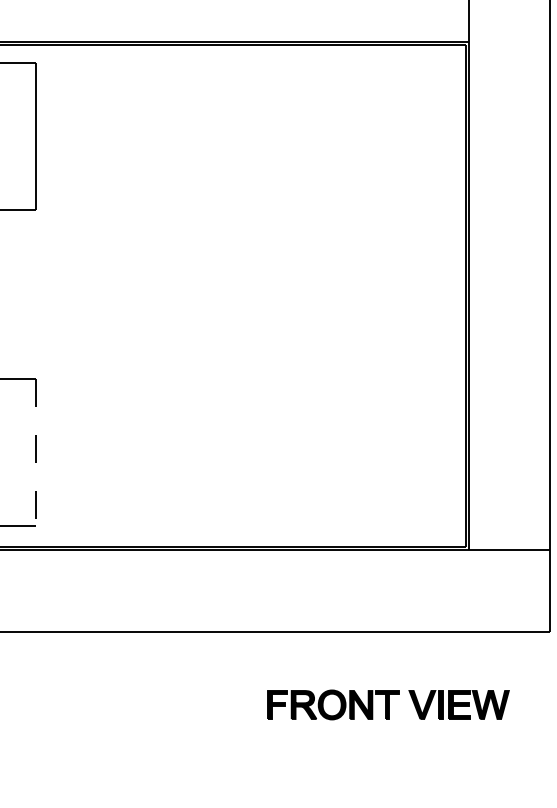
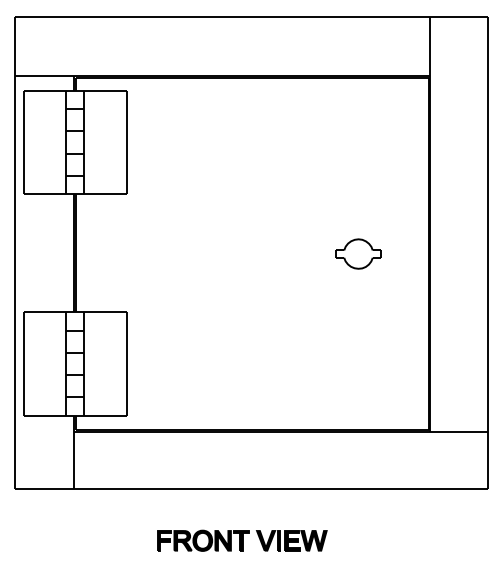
part: (365, 295) -> (358, 253), added
line: (35, 452) -> (126, 363), dashed -> solid
part: (388, 704) -> (242, 540), moved

